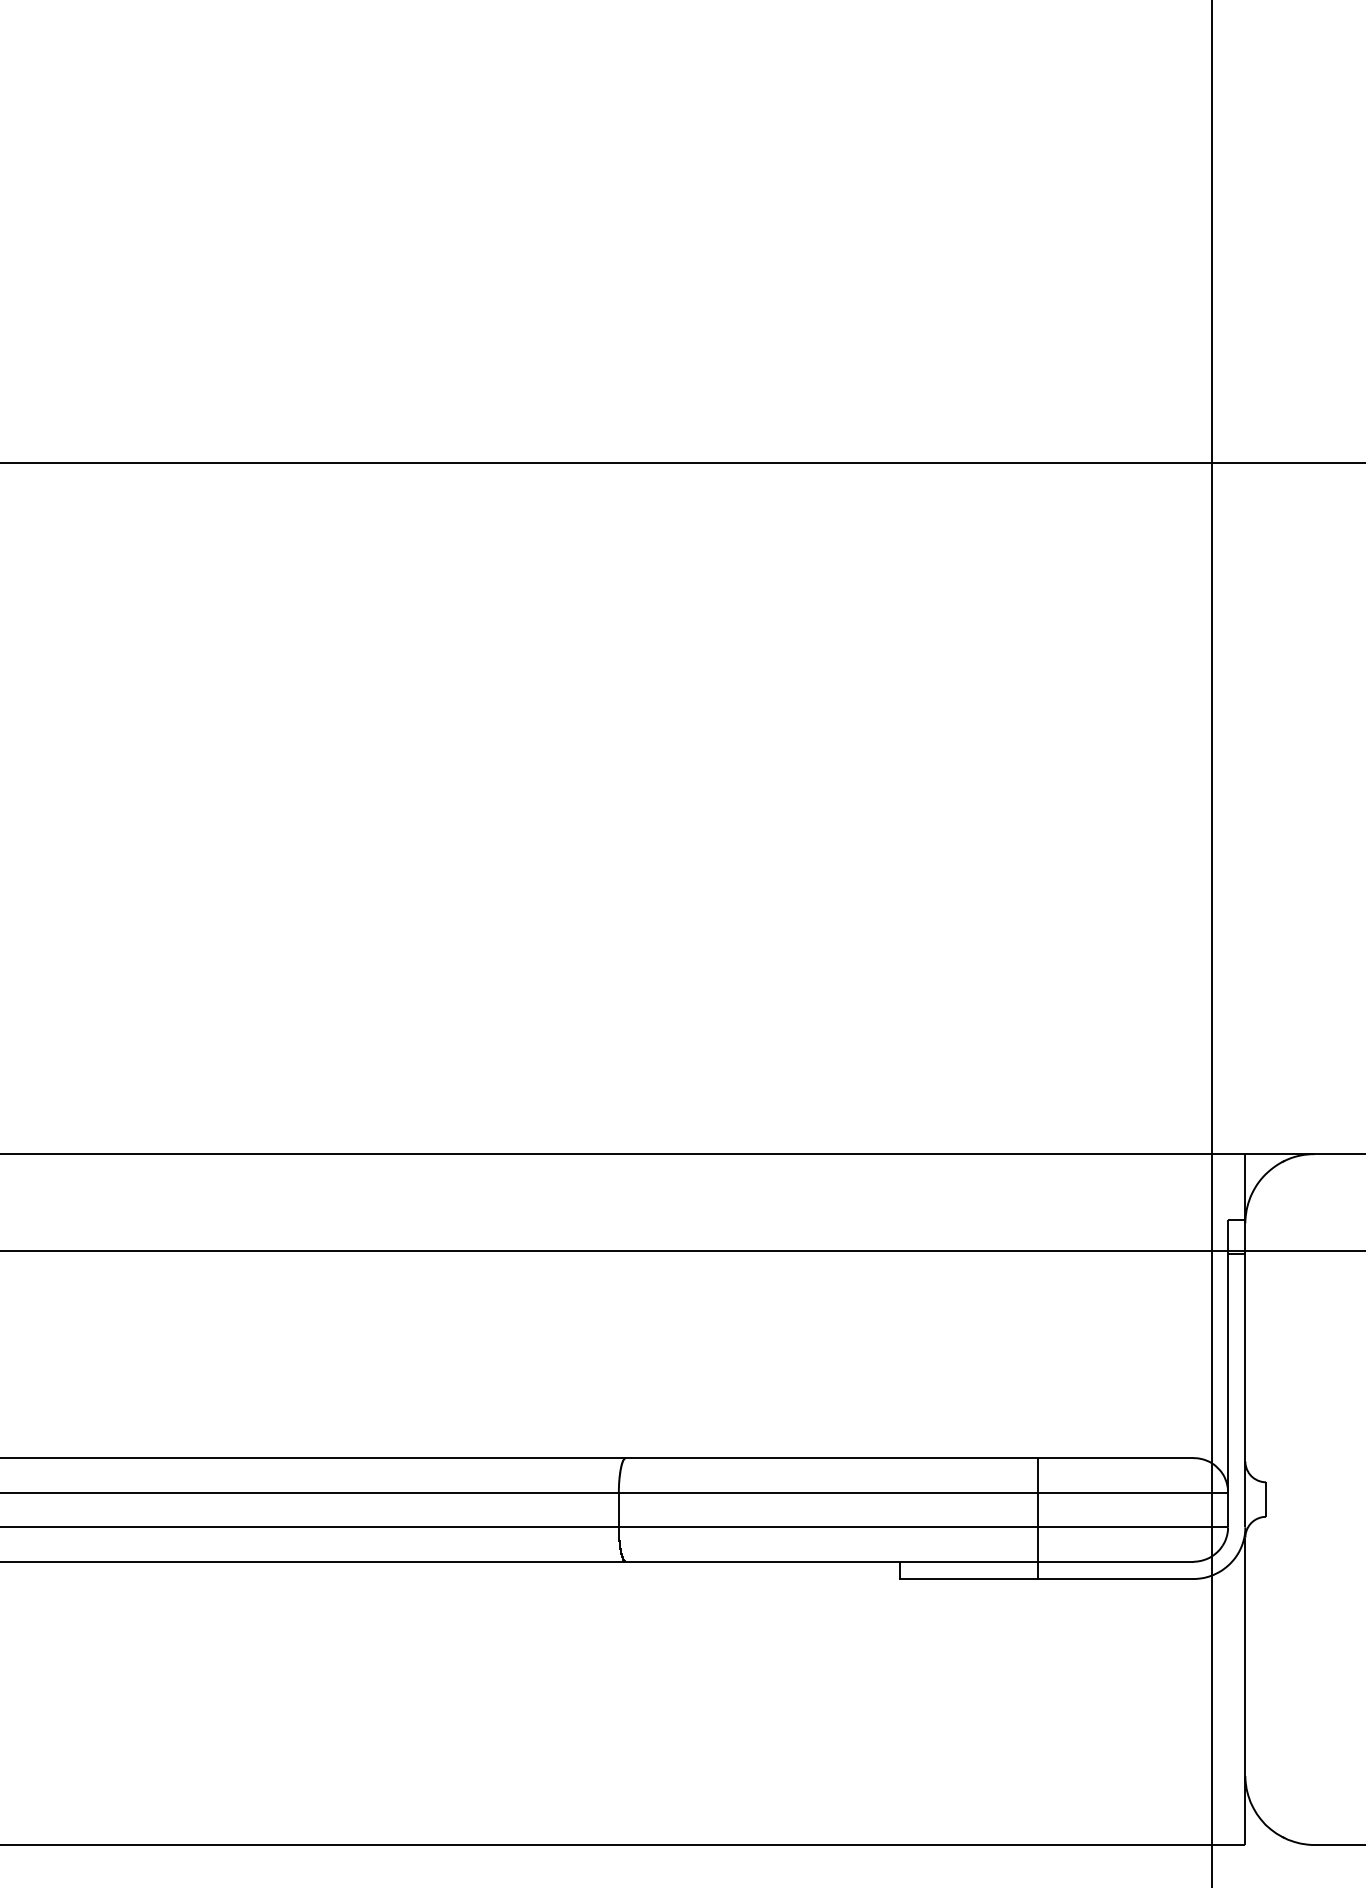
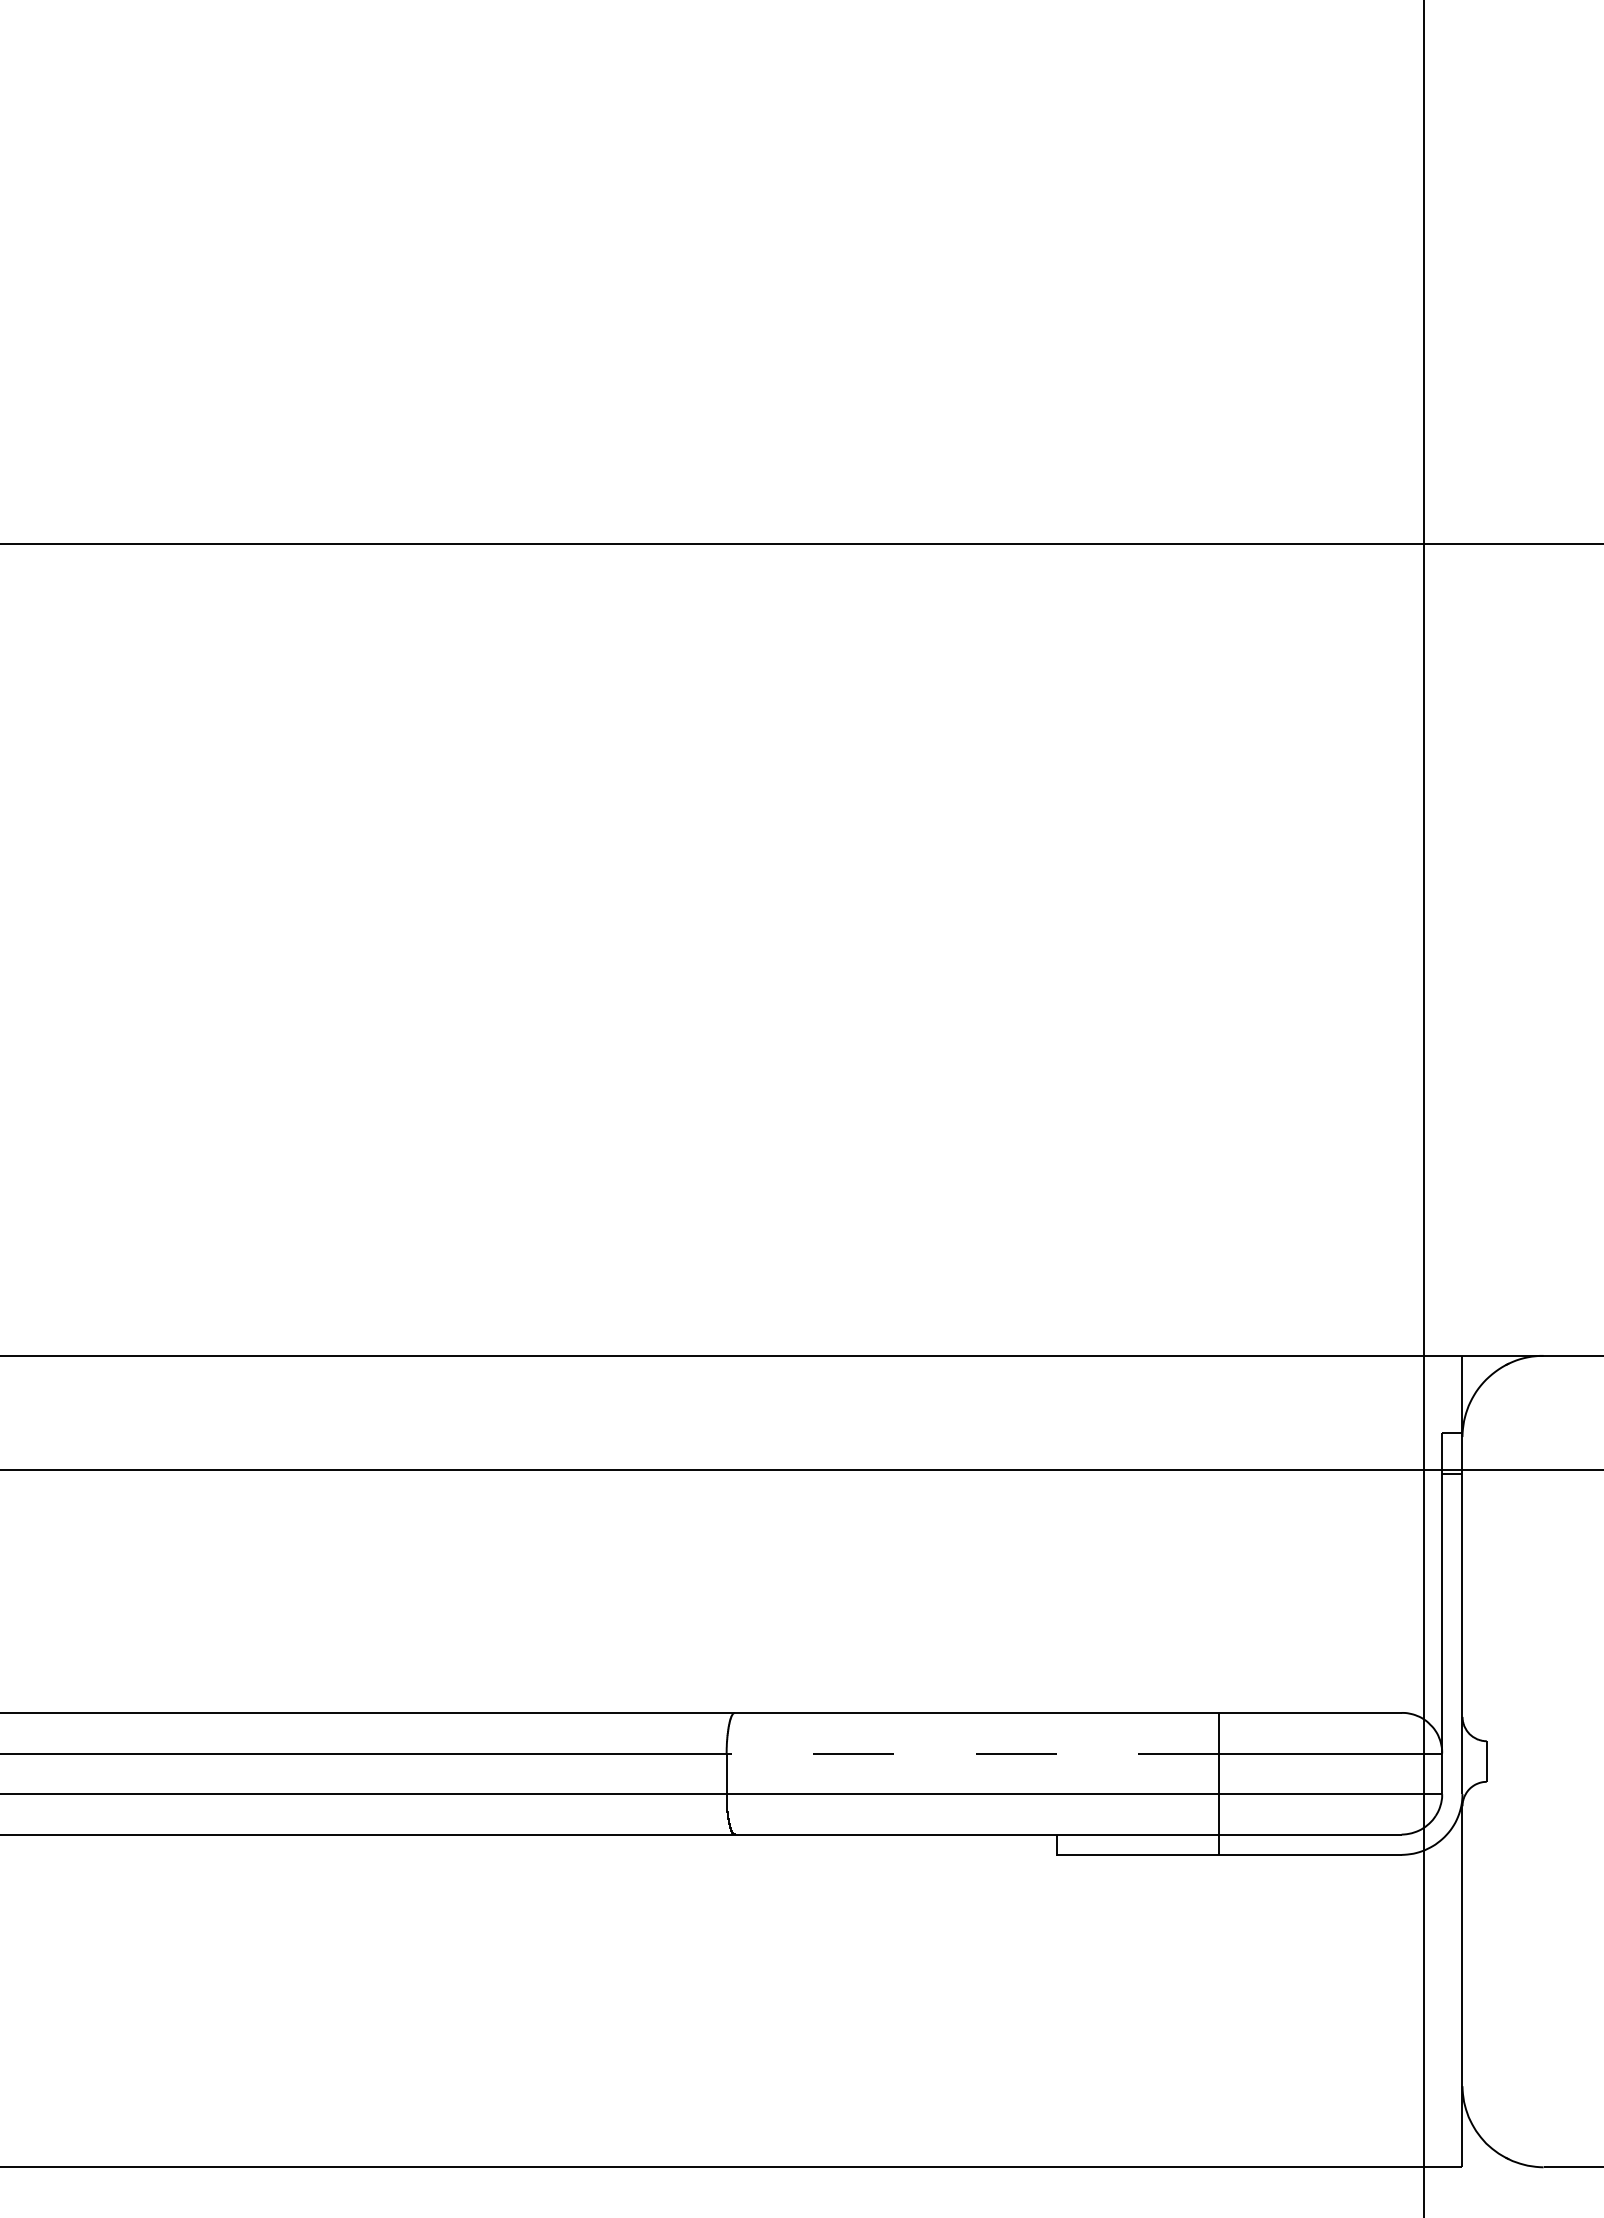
line: (828, 1492) -> (972, 1753), solid -> dashed

